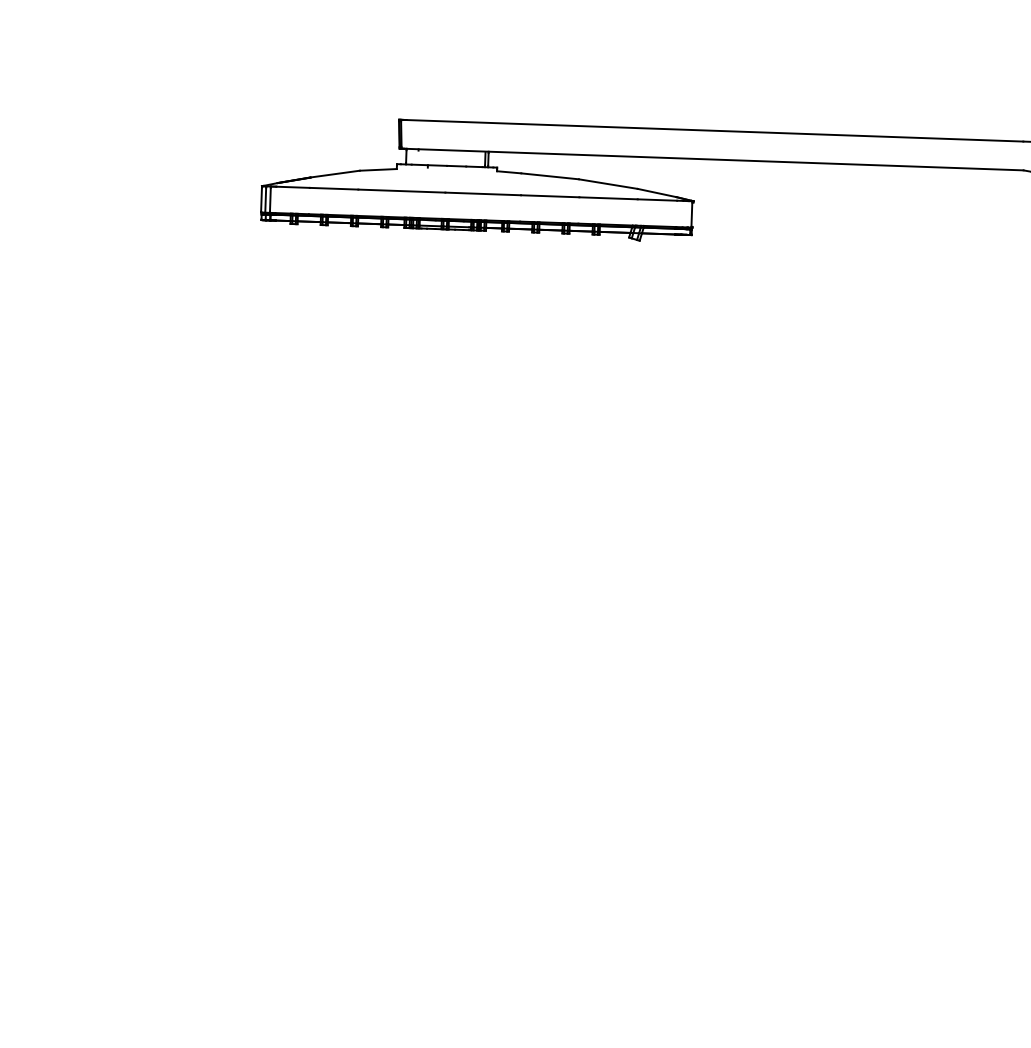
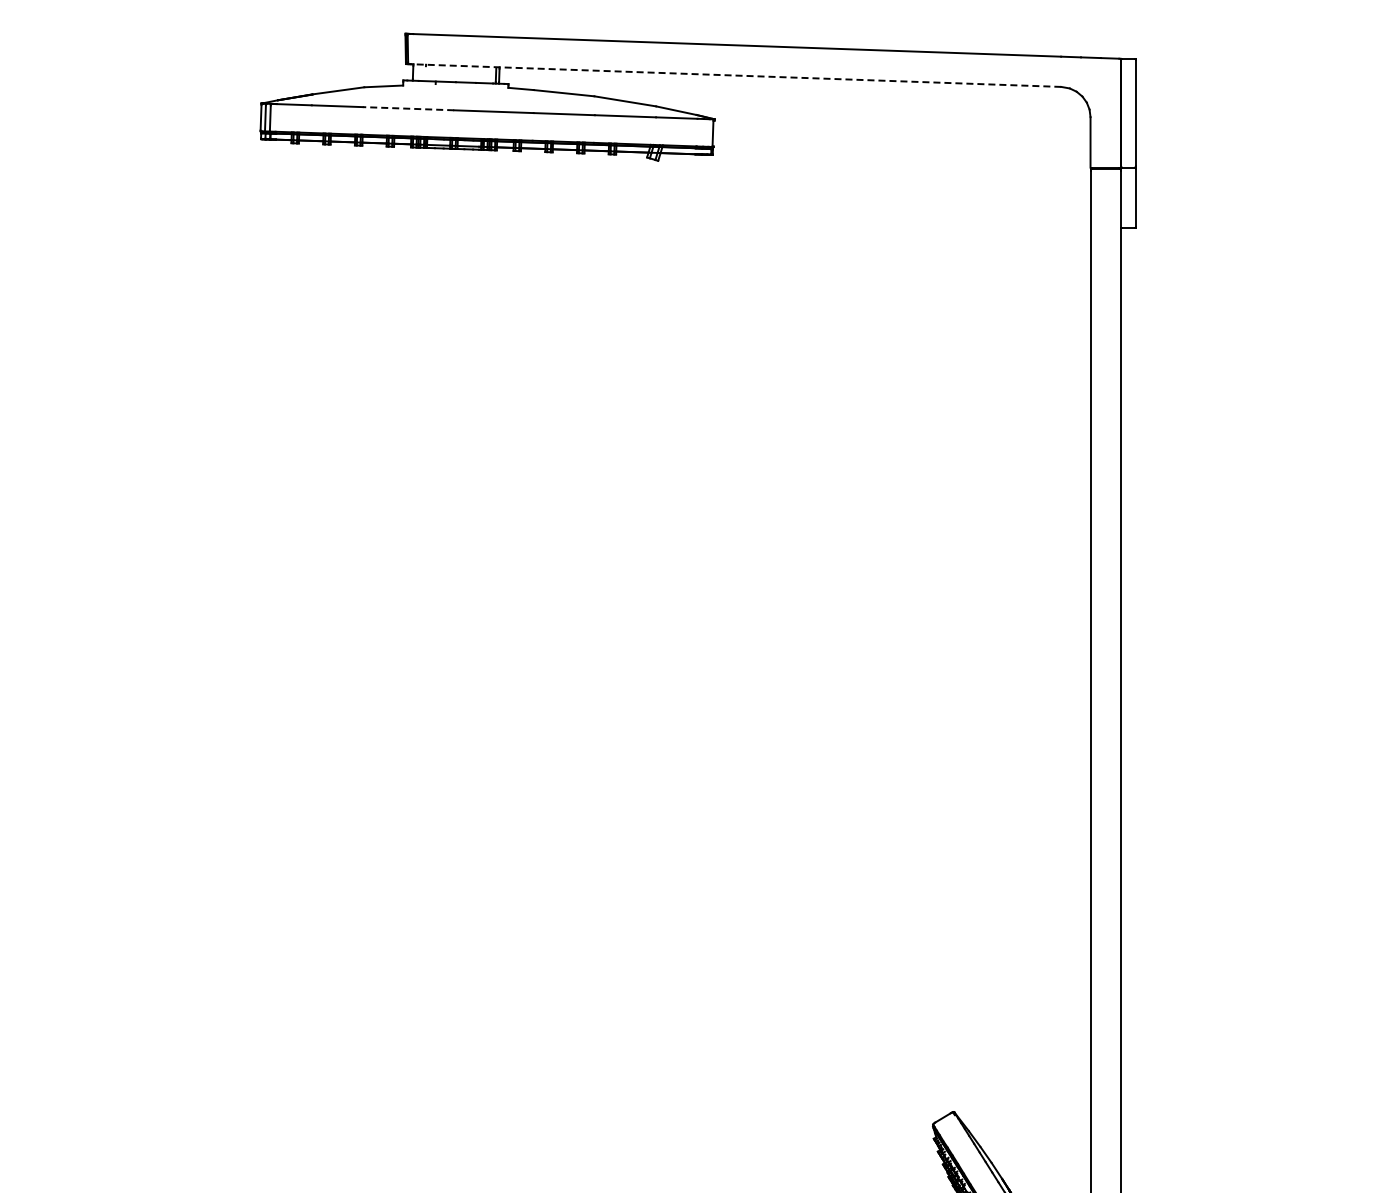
line: (714, 159) -> (736, 75), solid -> dashed
line: (401, 190) -> (408, 108), solid -> dashed

